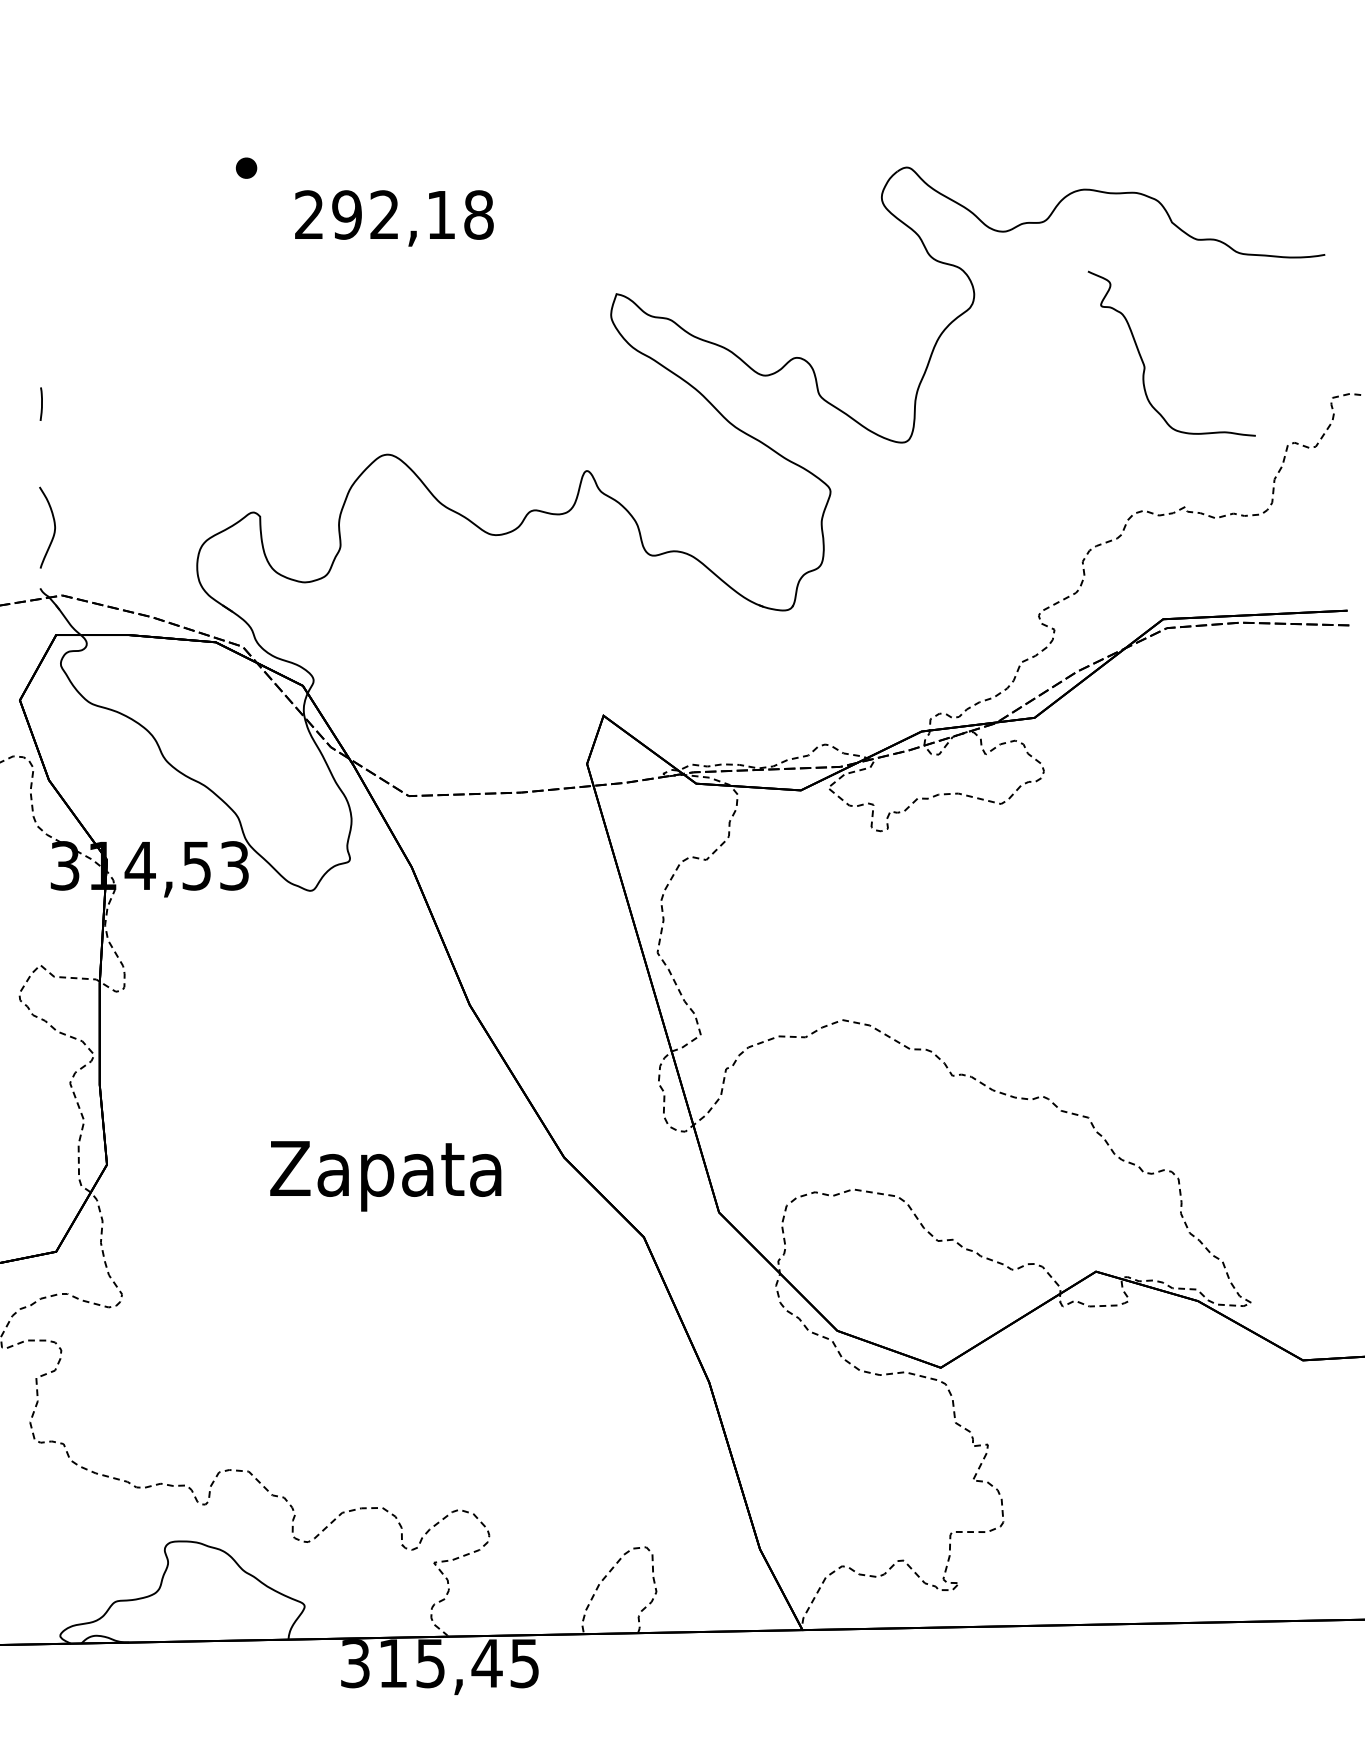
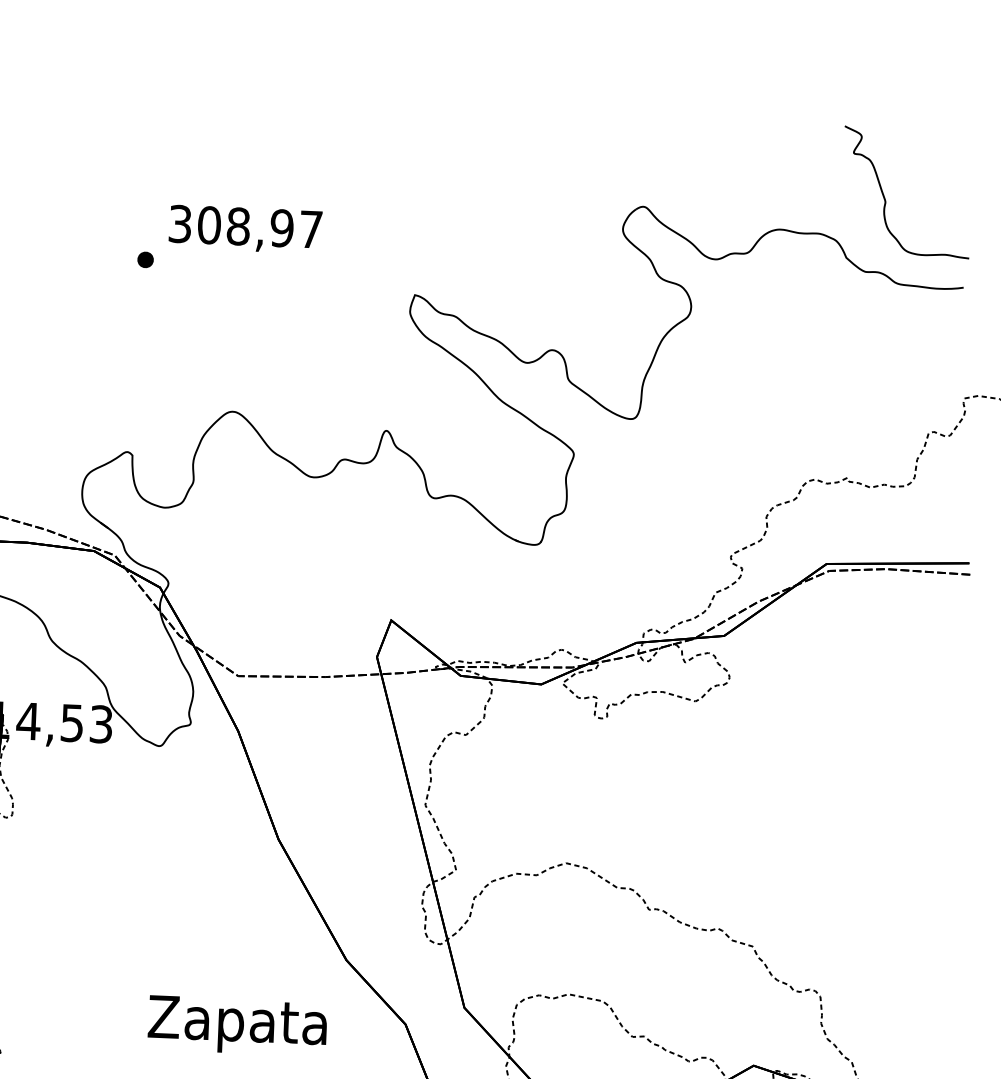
part: (246, 167) -> (145, 259), moved
text: (394, 214) -> (246, 226), 292,18 -> 308,97
curve: (1144, 363) -> (885, 199), moved
text: (385, 1176) -> (237, 1026), moved

